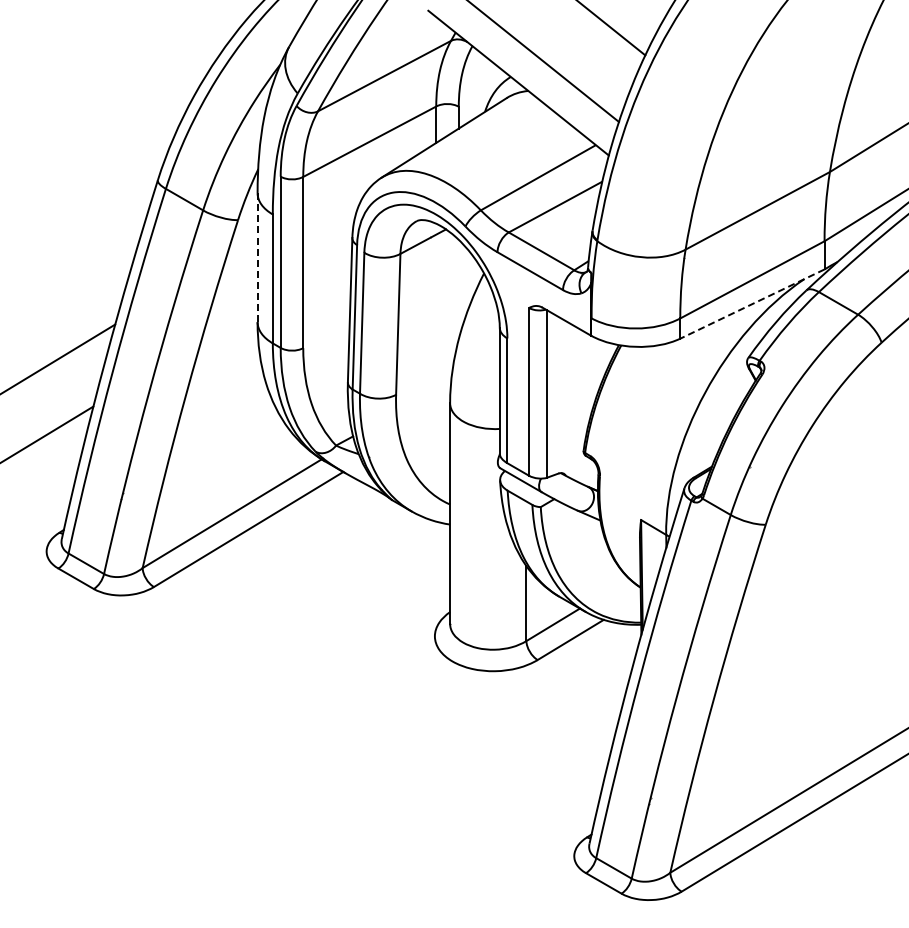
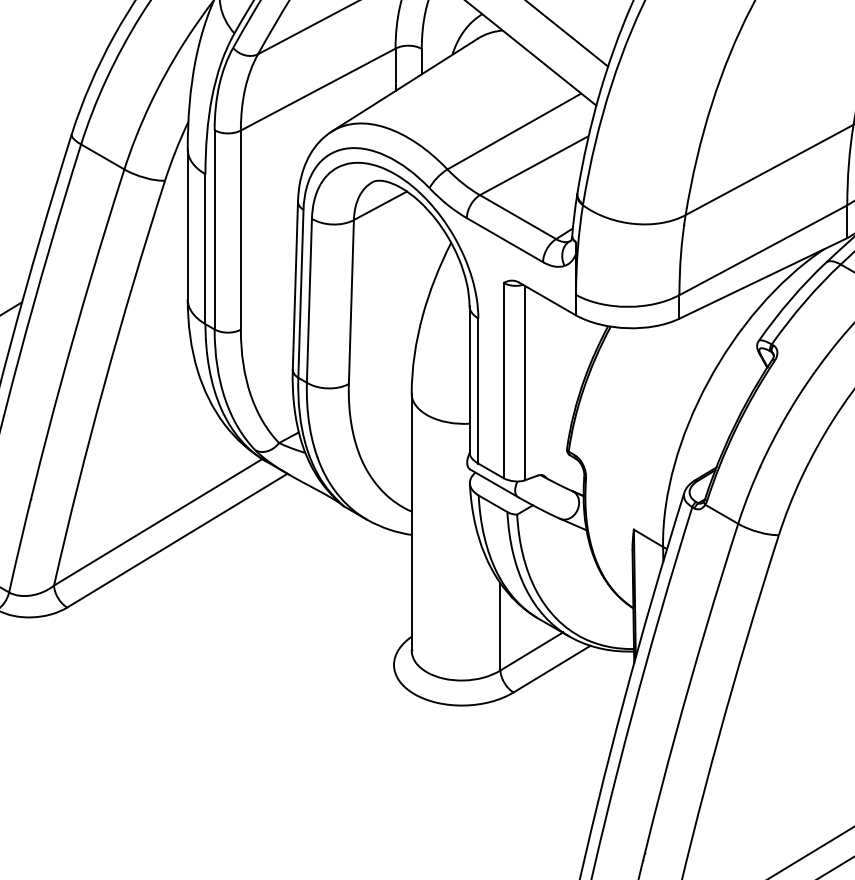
line: (257, 257) -> (187, 224), dashed -> solid
line: (751, 304) -> (762, 278), dashed -> solid

